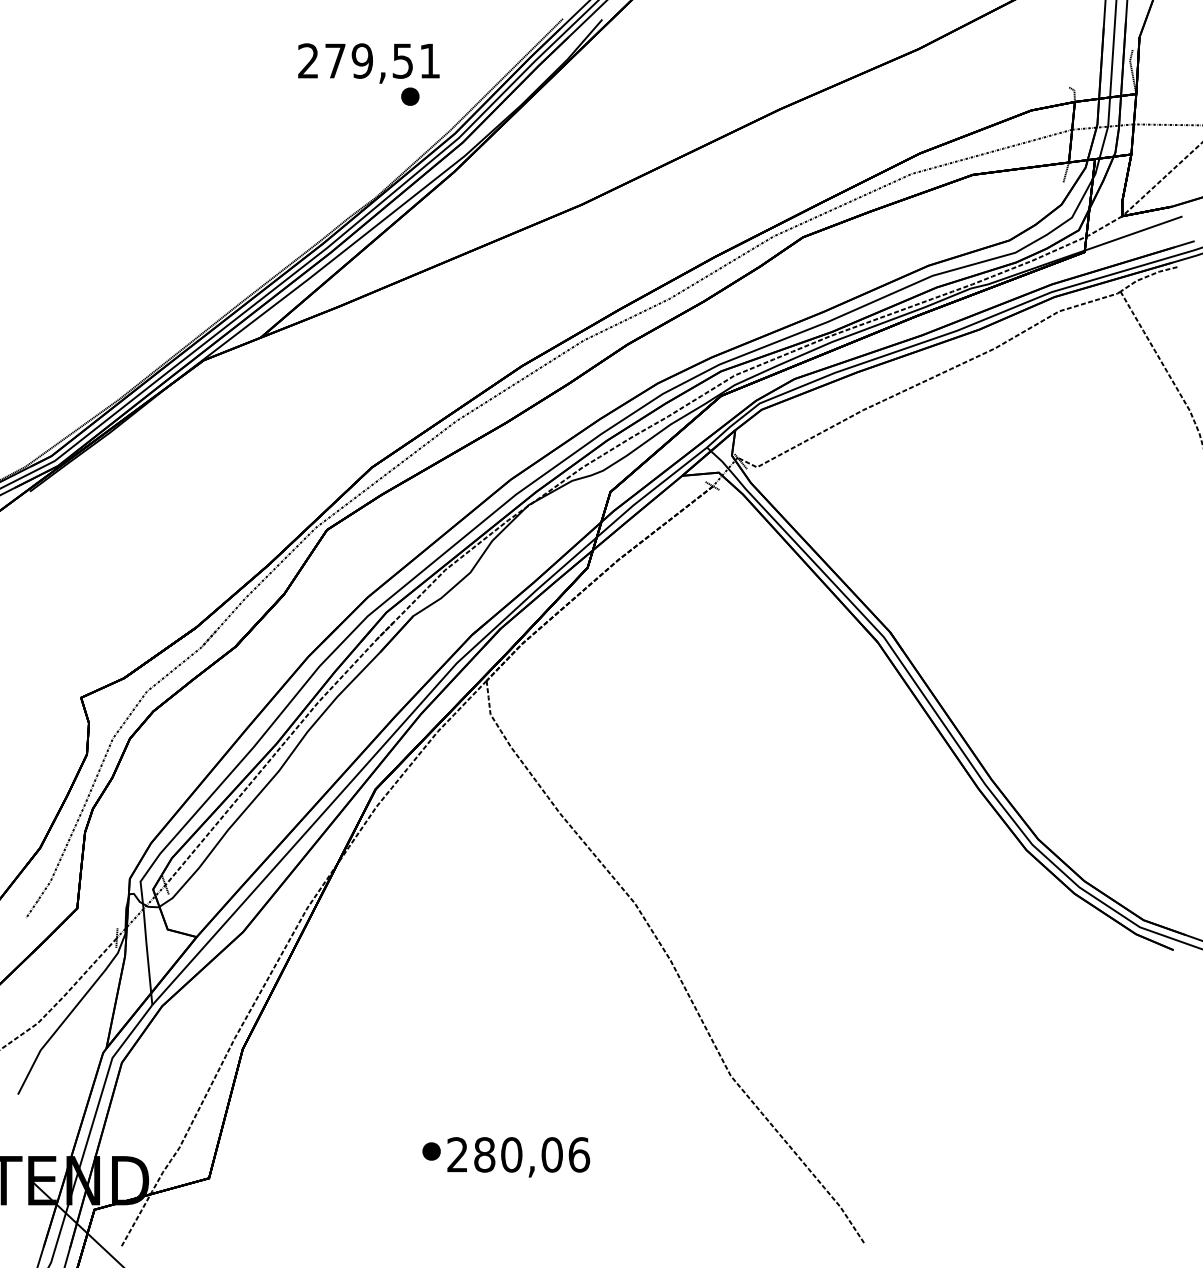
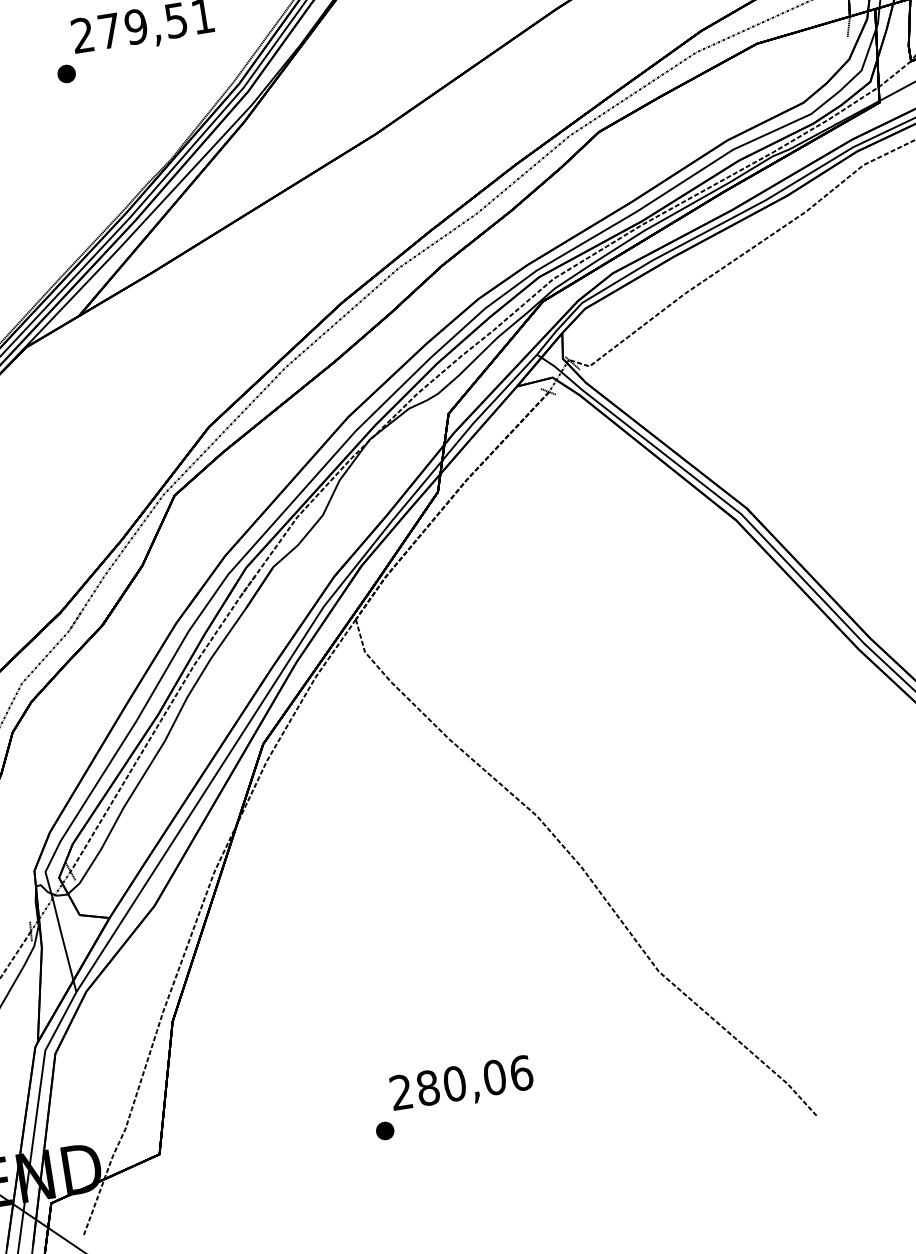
part: (410, 96) -> (66, 73), moved
part: (431, 1151) -> (385, 1130), moved

